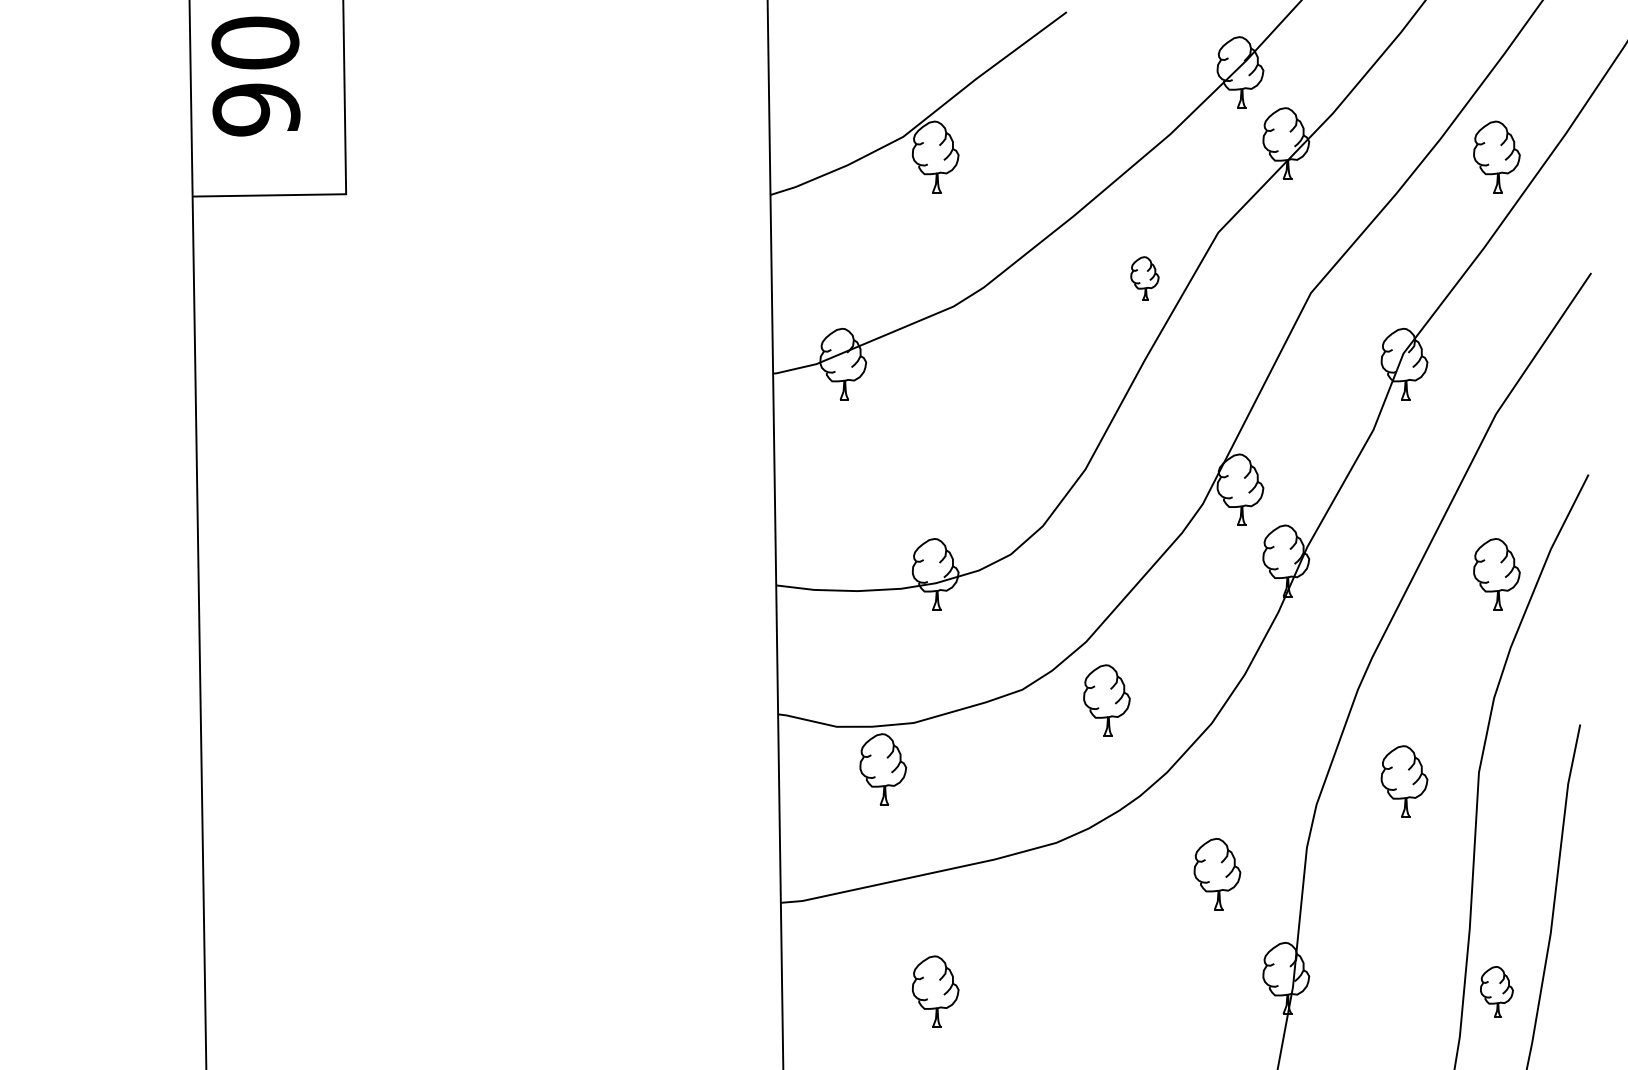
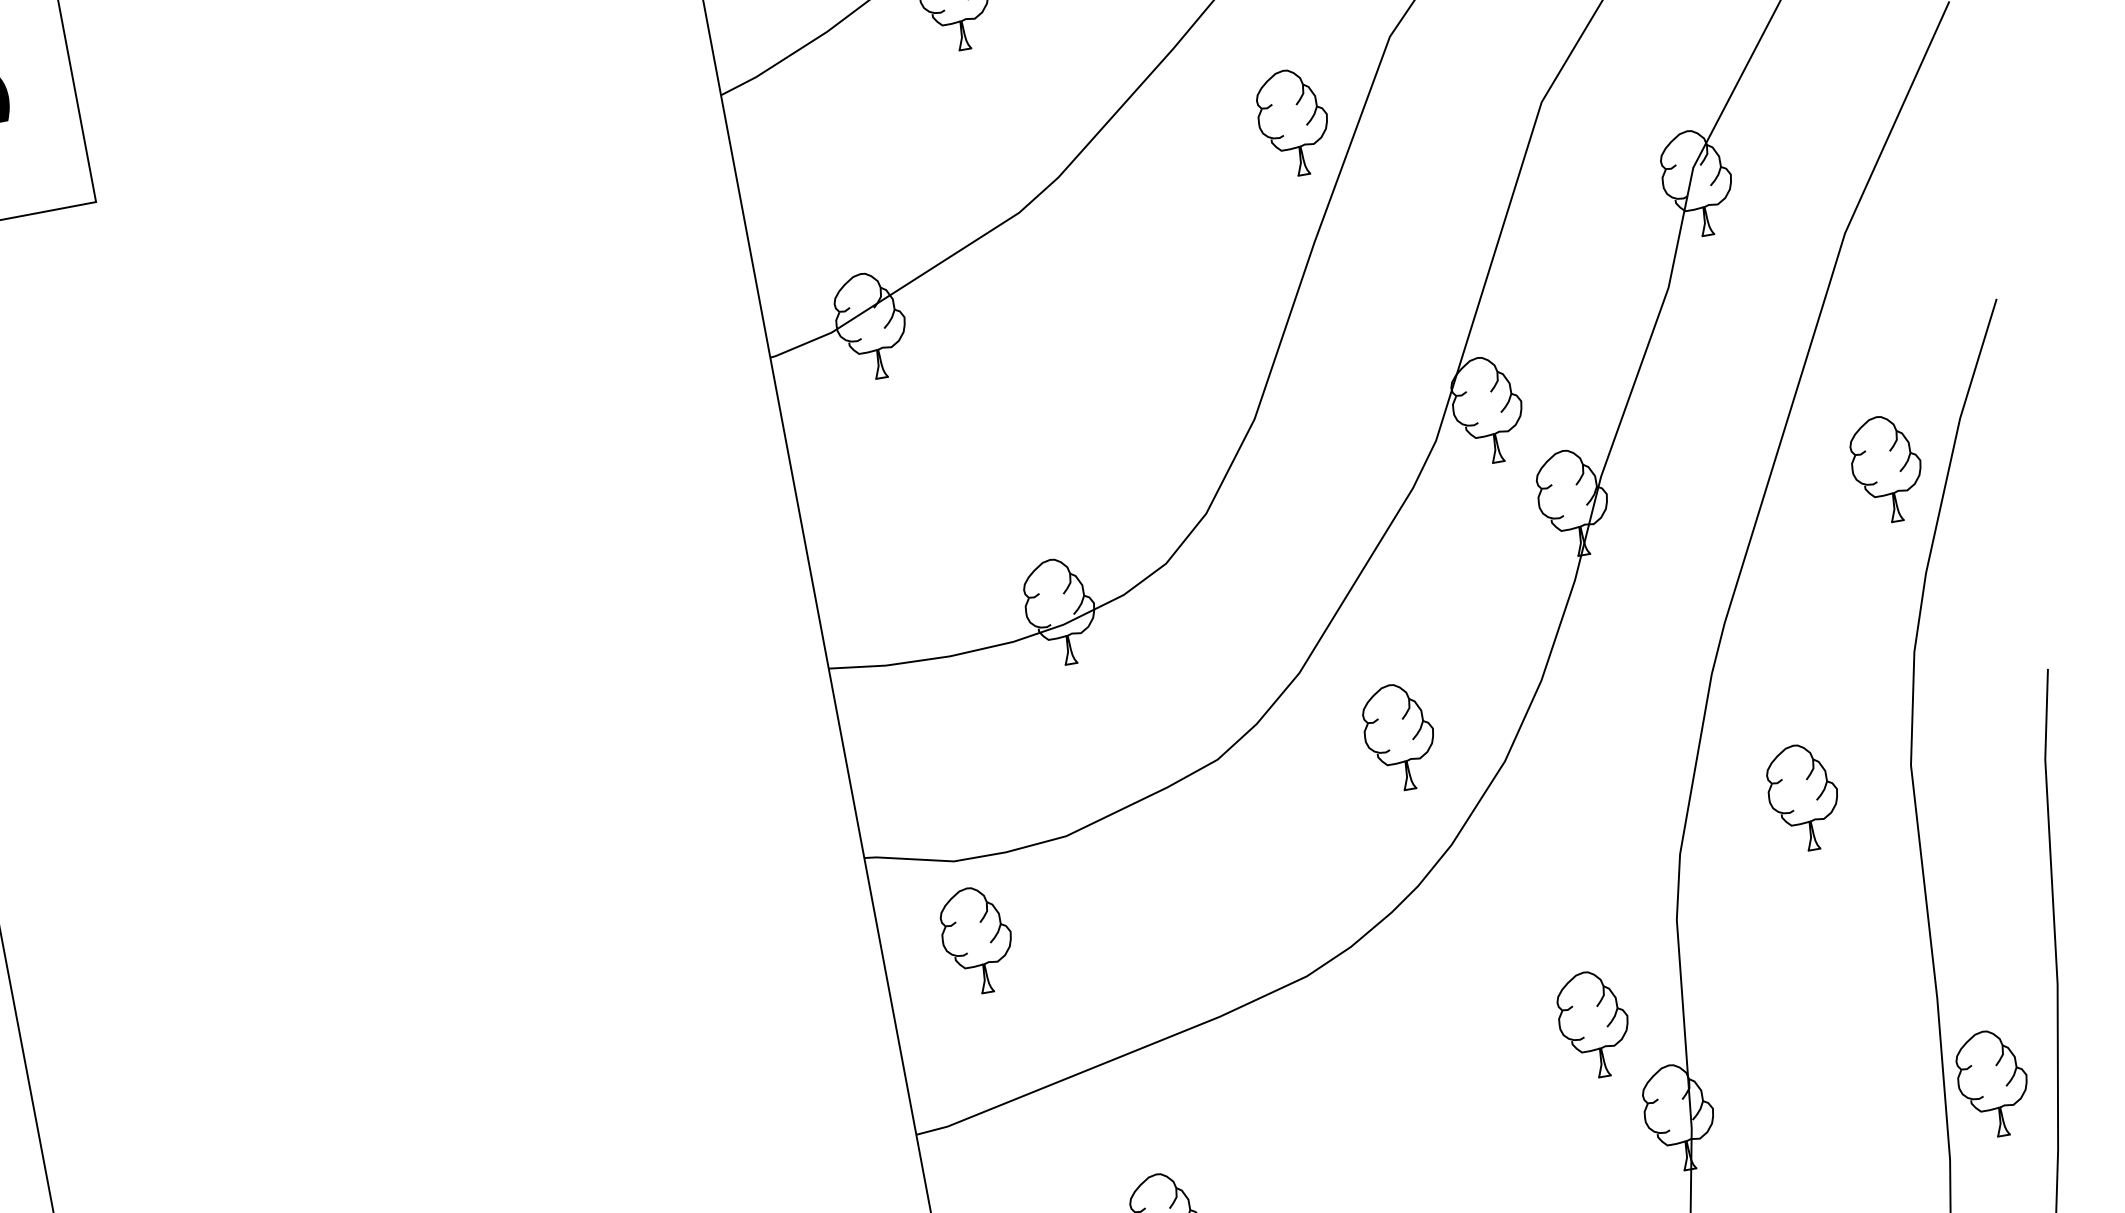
part: (1144, 278) -> (1292, 123), size x1.67
part: (1106, 700) -> (1398, 737), moved
part: (883, 769) -> (977, 940), moved
part: (1217, 874) -> (1594, 1024), moved
part: (1496, 991) -> (1992, 1083), size x1.43

